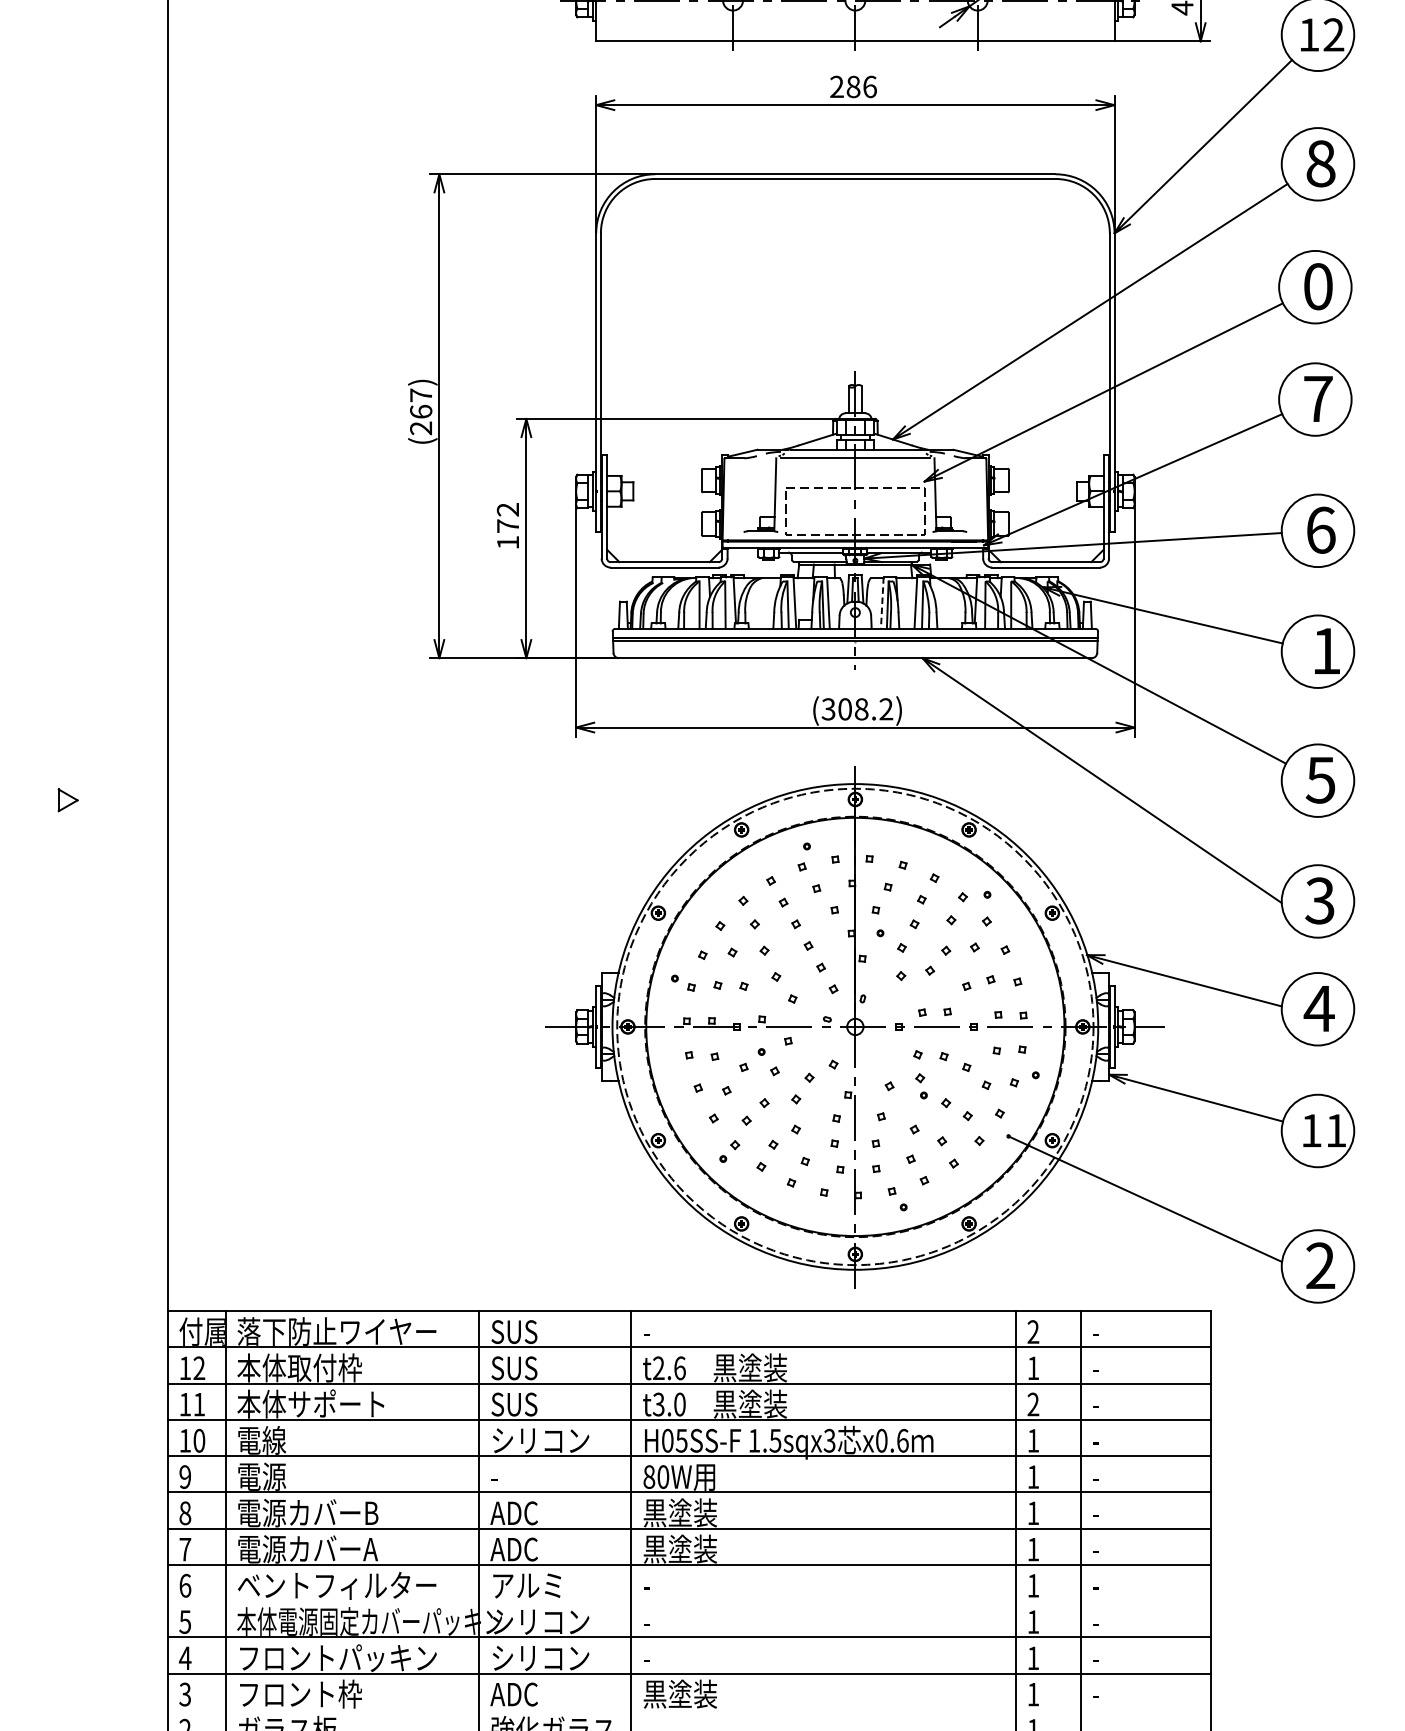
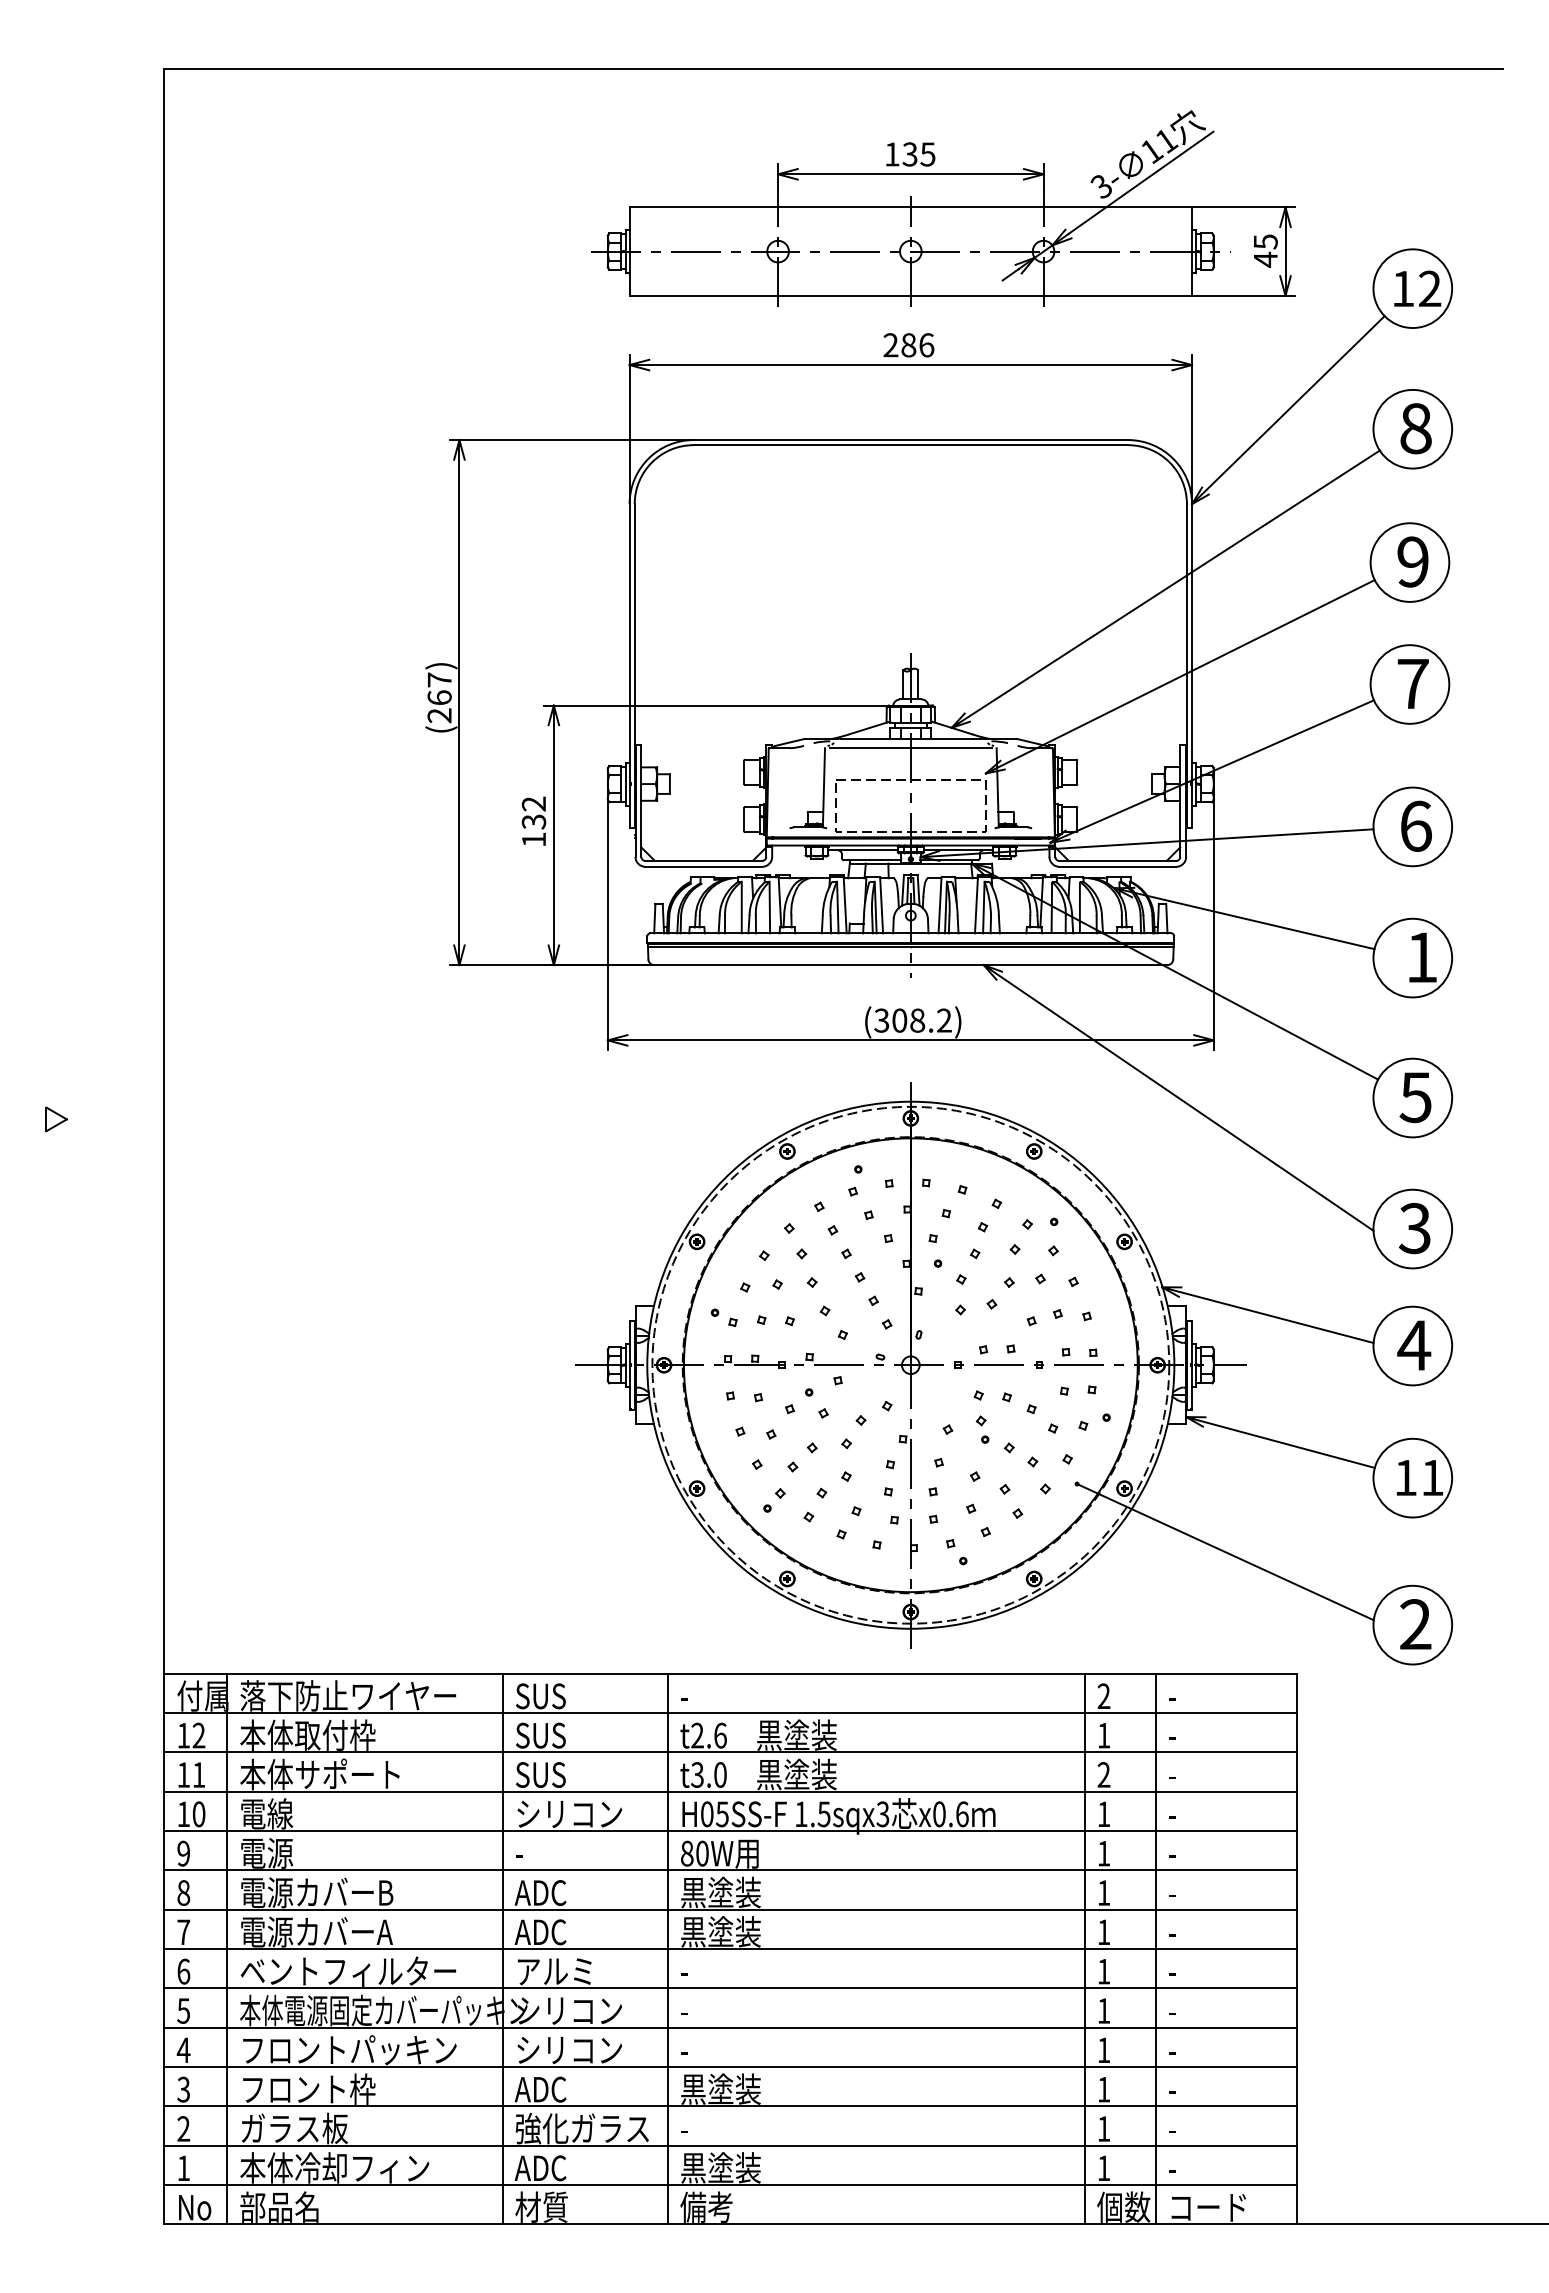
text: (1317, 286) -> (1412, 561), 0 -> 9
text: (507, 525) -> (533, 821), 172 -> 132
line: (882, 603) -> (940, 905), dashed -> solid
line: (689, 1601) -> (730, 1988), added
line: (689, 1710) -> (730, 2106), added

